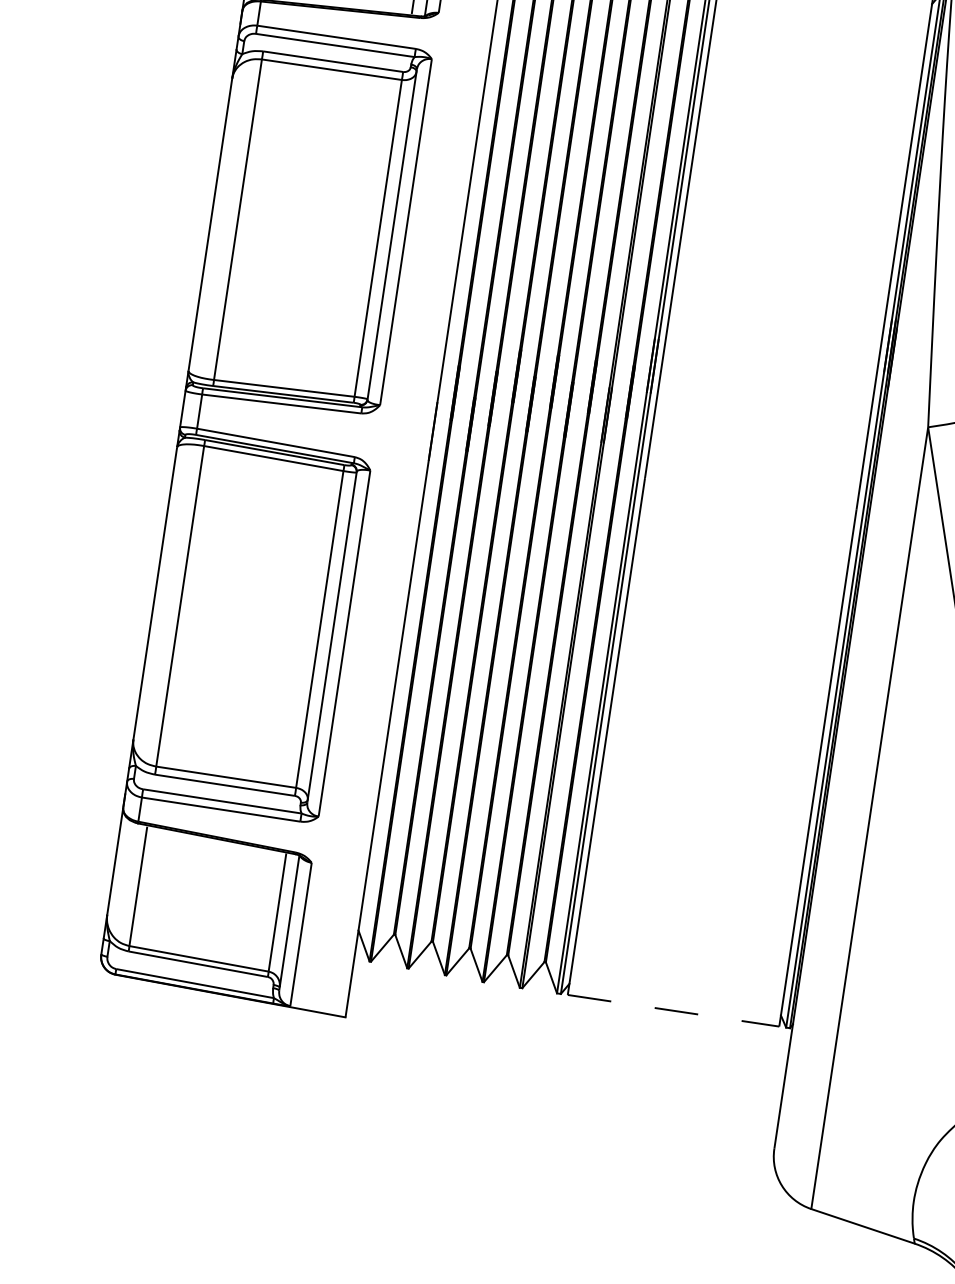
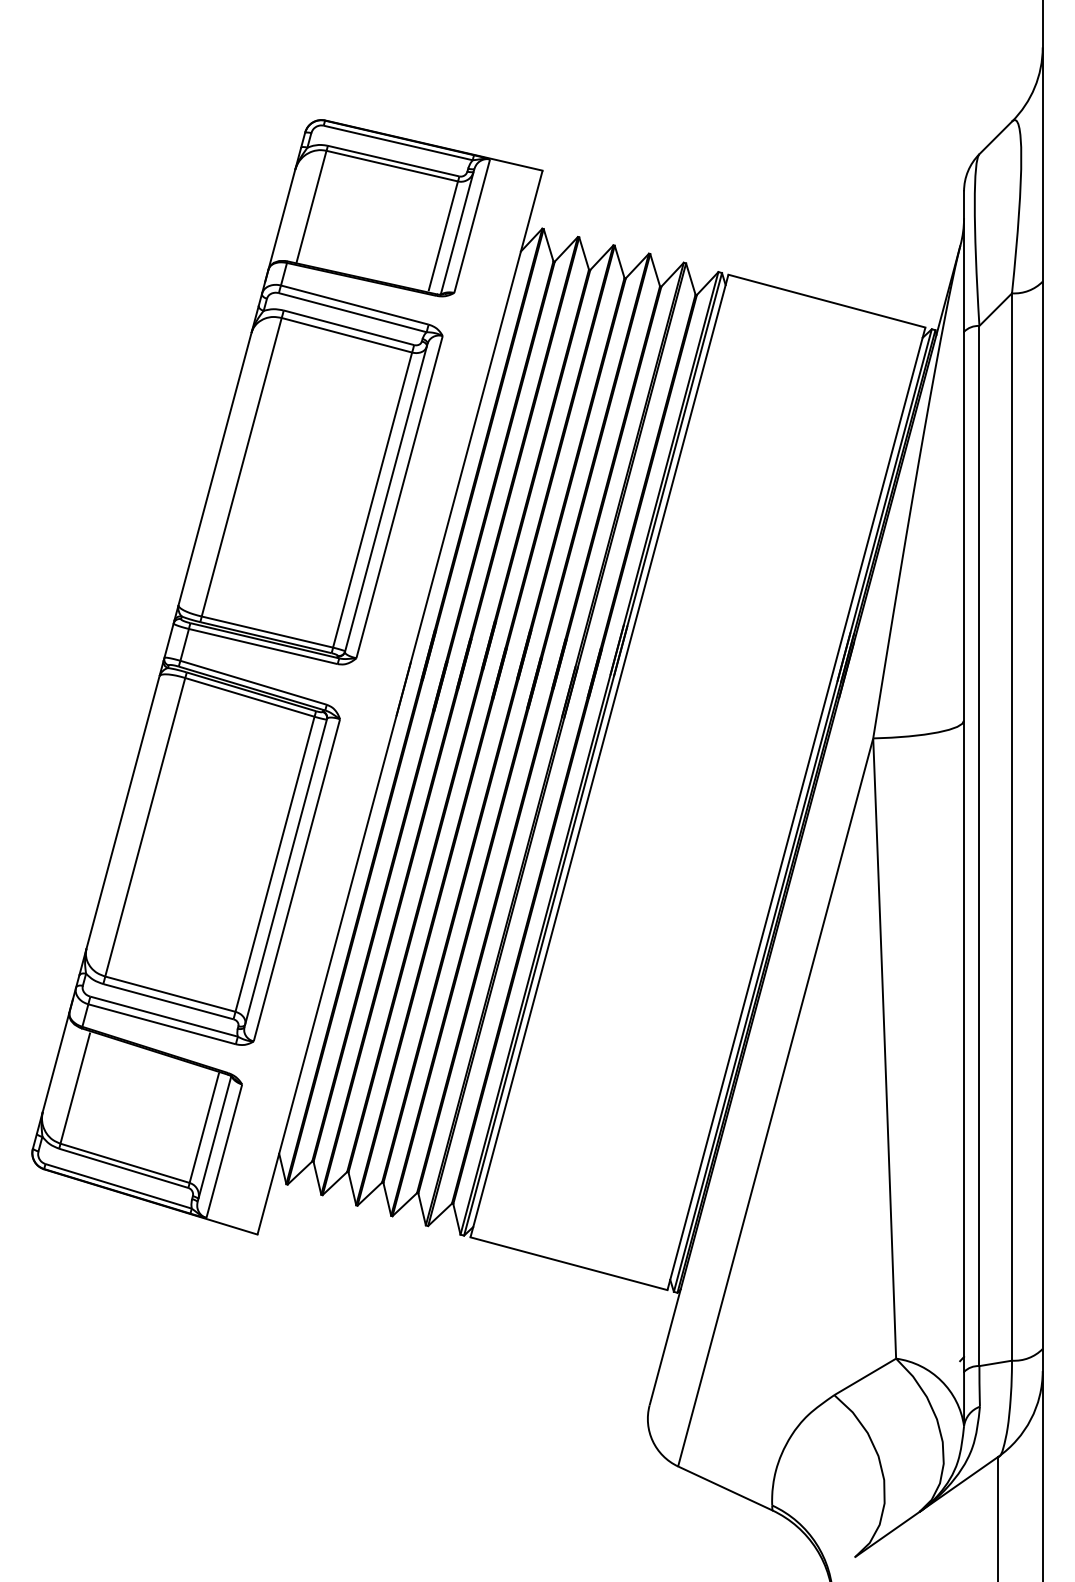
line: (674, 1010) -> (569, 1263), dashed -> solid

